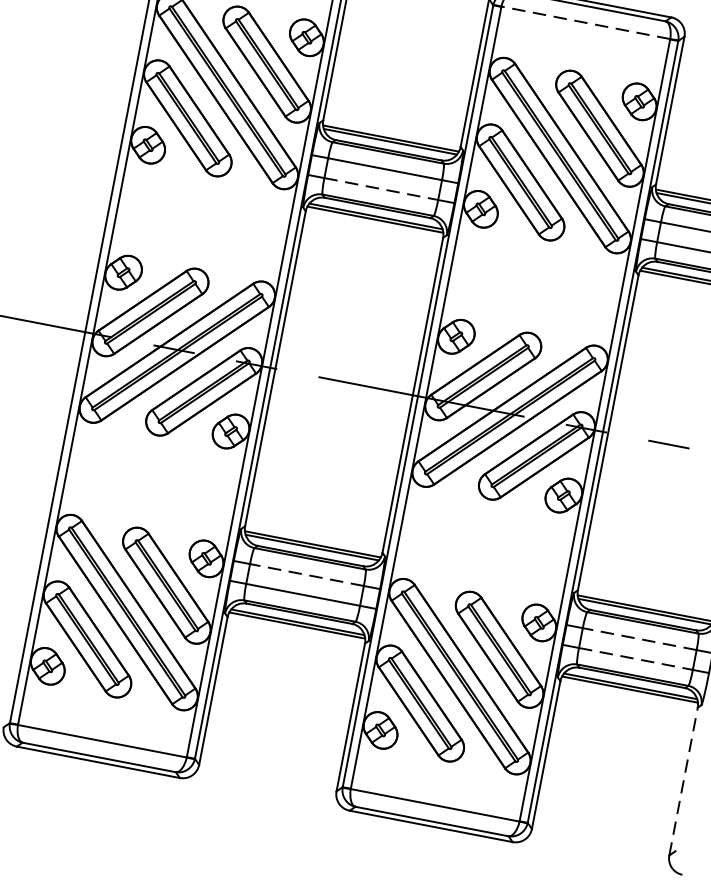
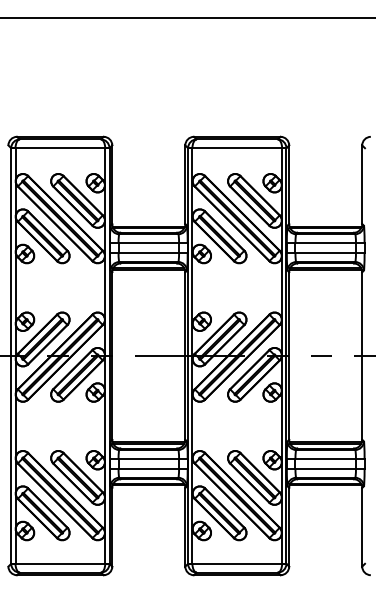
line: (586, 23) -> (237, 148), dashed -> solid
line: (382, 189) -> (149, 253), dashed -> solid
line: (306, 574) -> (148, 458), dashed -> solid
line: (639, 638) -> (325, 458), dashed -> solid
line: (637, 659) -> (326, 469), dashed -> solid
line: (684, 780) -> (362, 526), dashed -> solid

